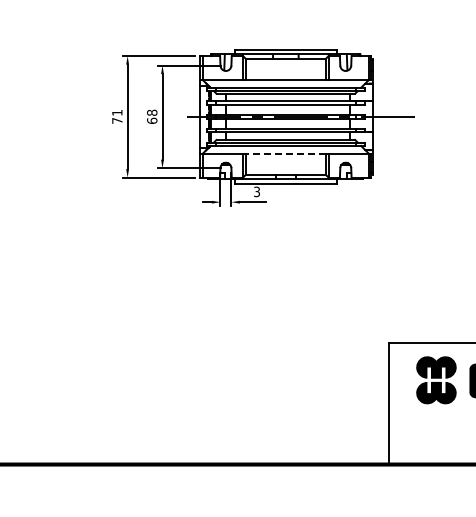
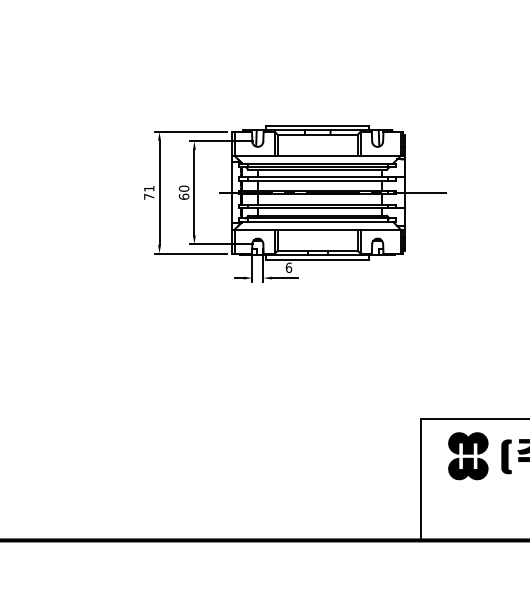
text: (152, 112) -> (184, 188), 68 -> 60
line: (285, 153) -> (317, 229), dashed -> solid
text: (256, 191) -> (288, 267), 3 -> 6

